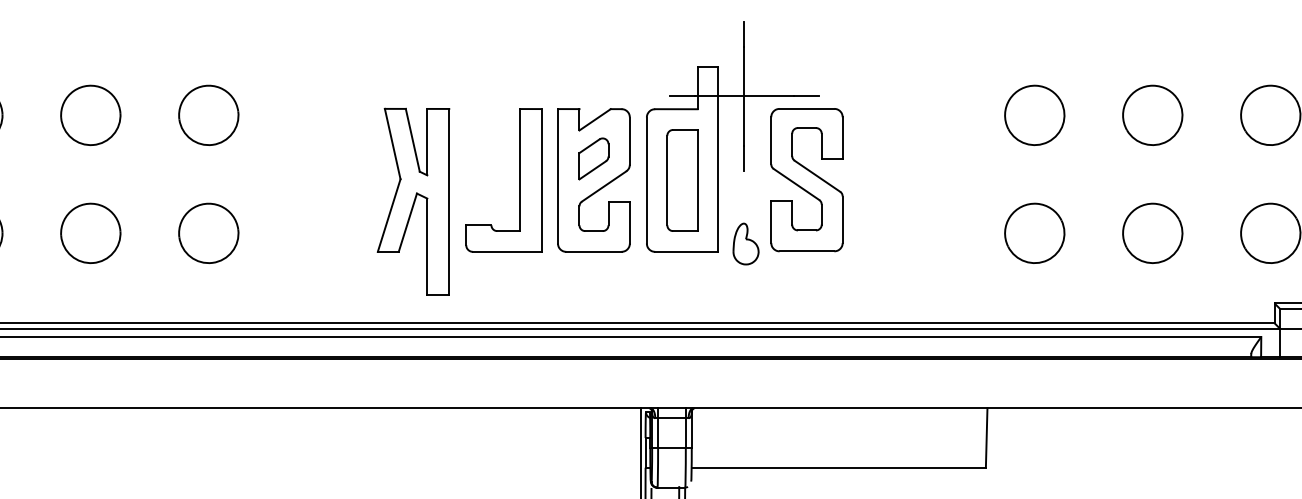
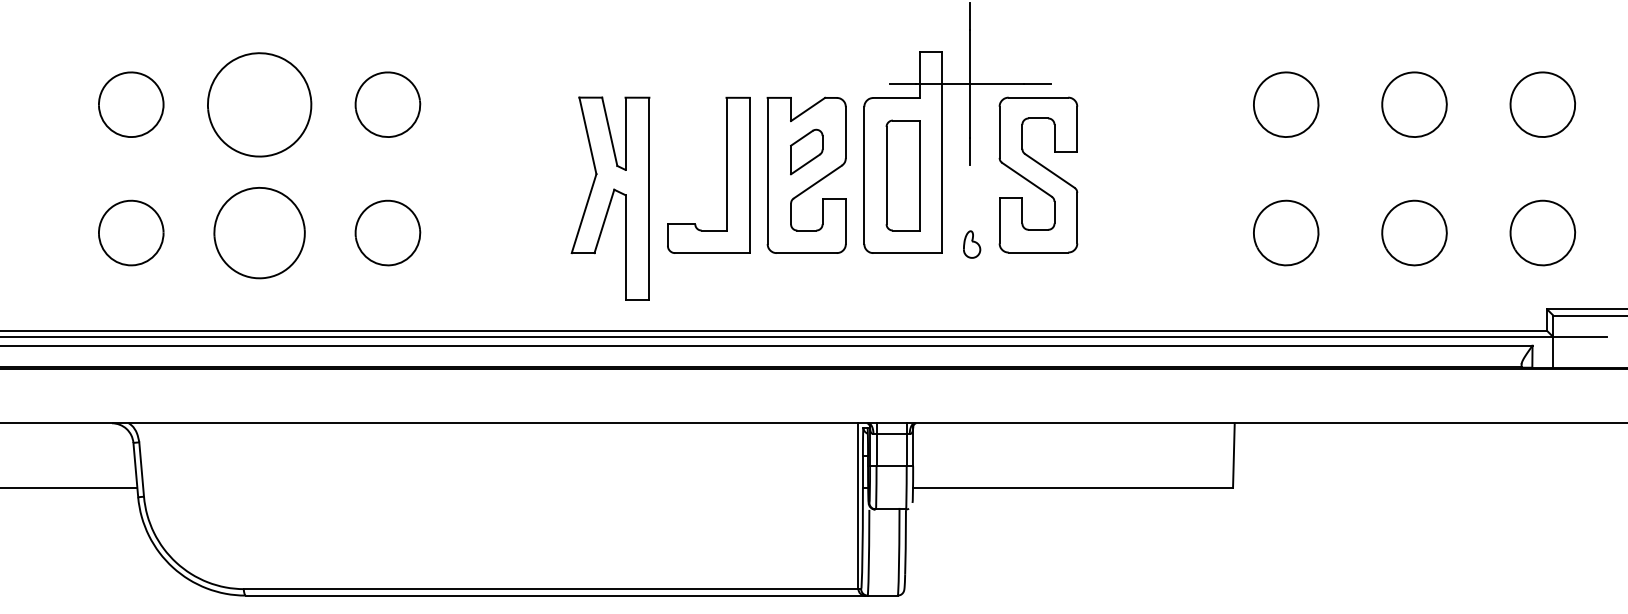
part: (90, 115) -> (259, 104), size x1.6
part: (90, 232) -> (259, 232), size x1.4
part: (745, 243) -> (971, 244), size x0.6

